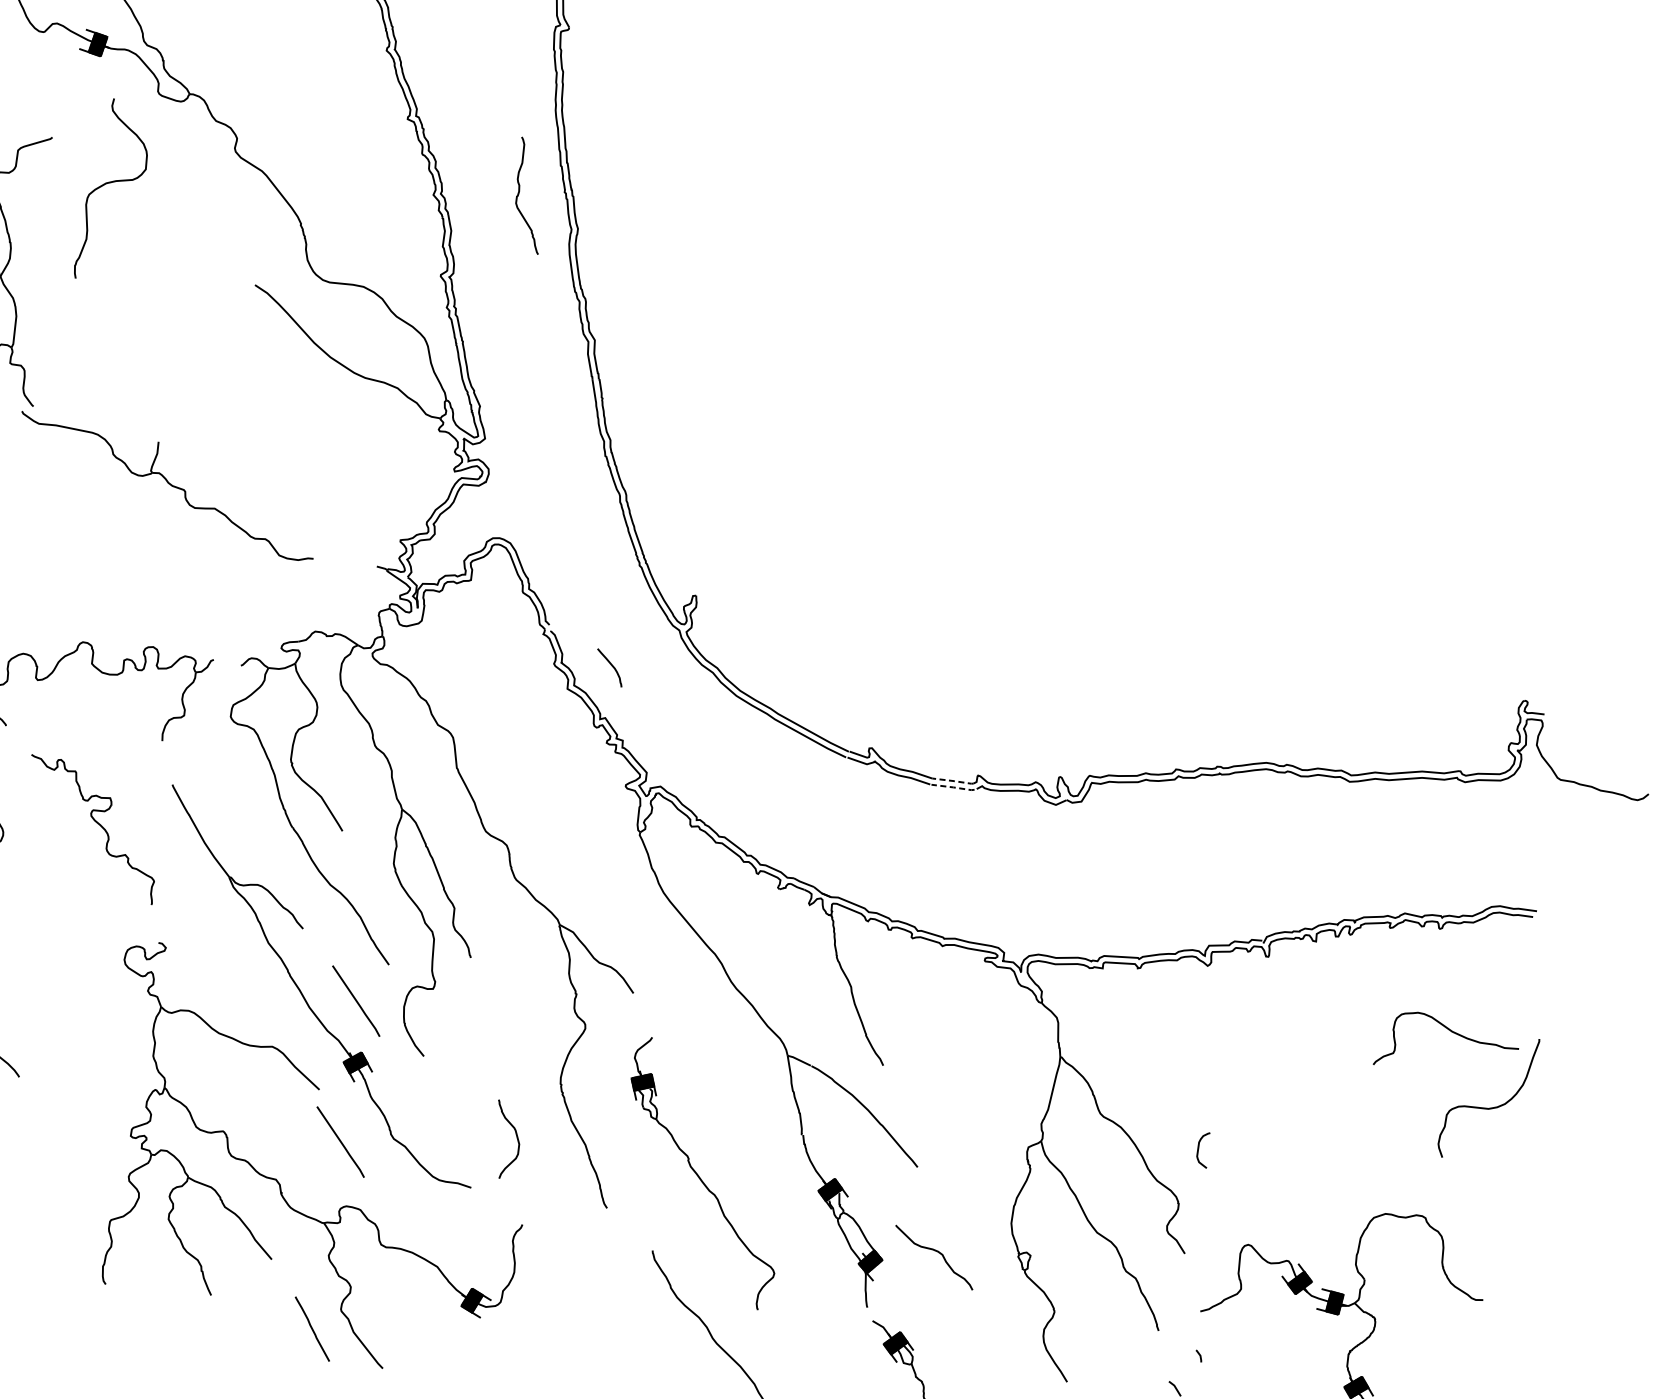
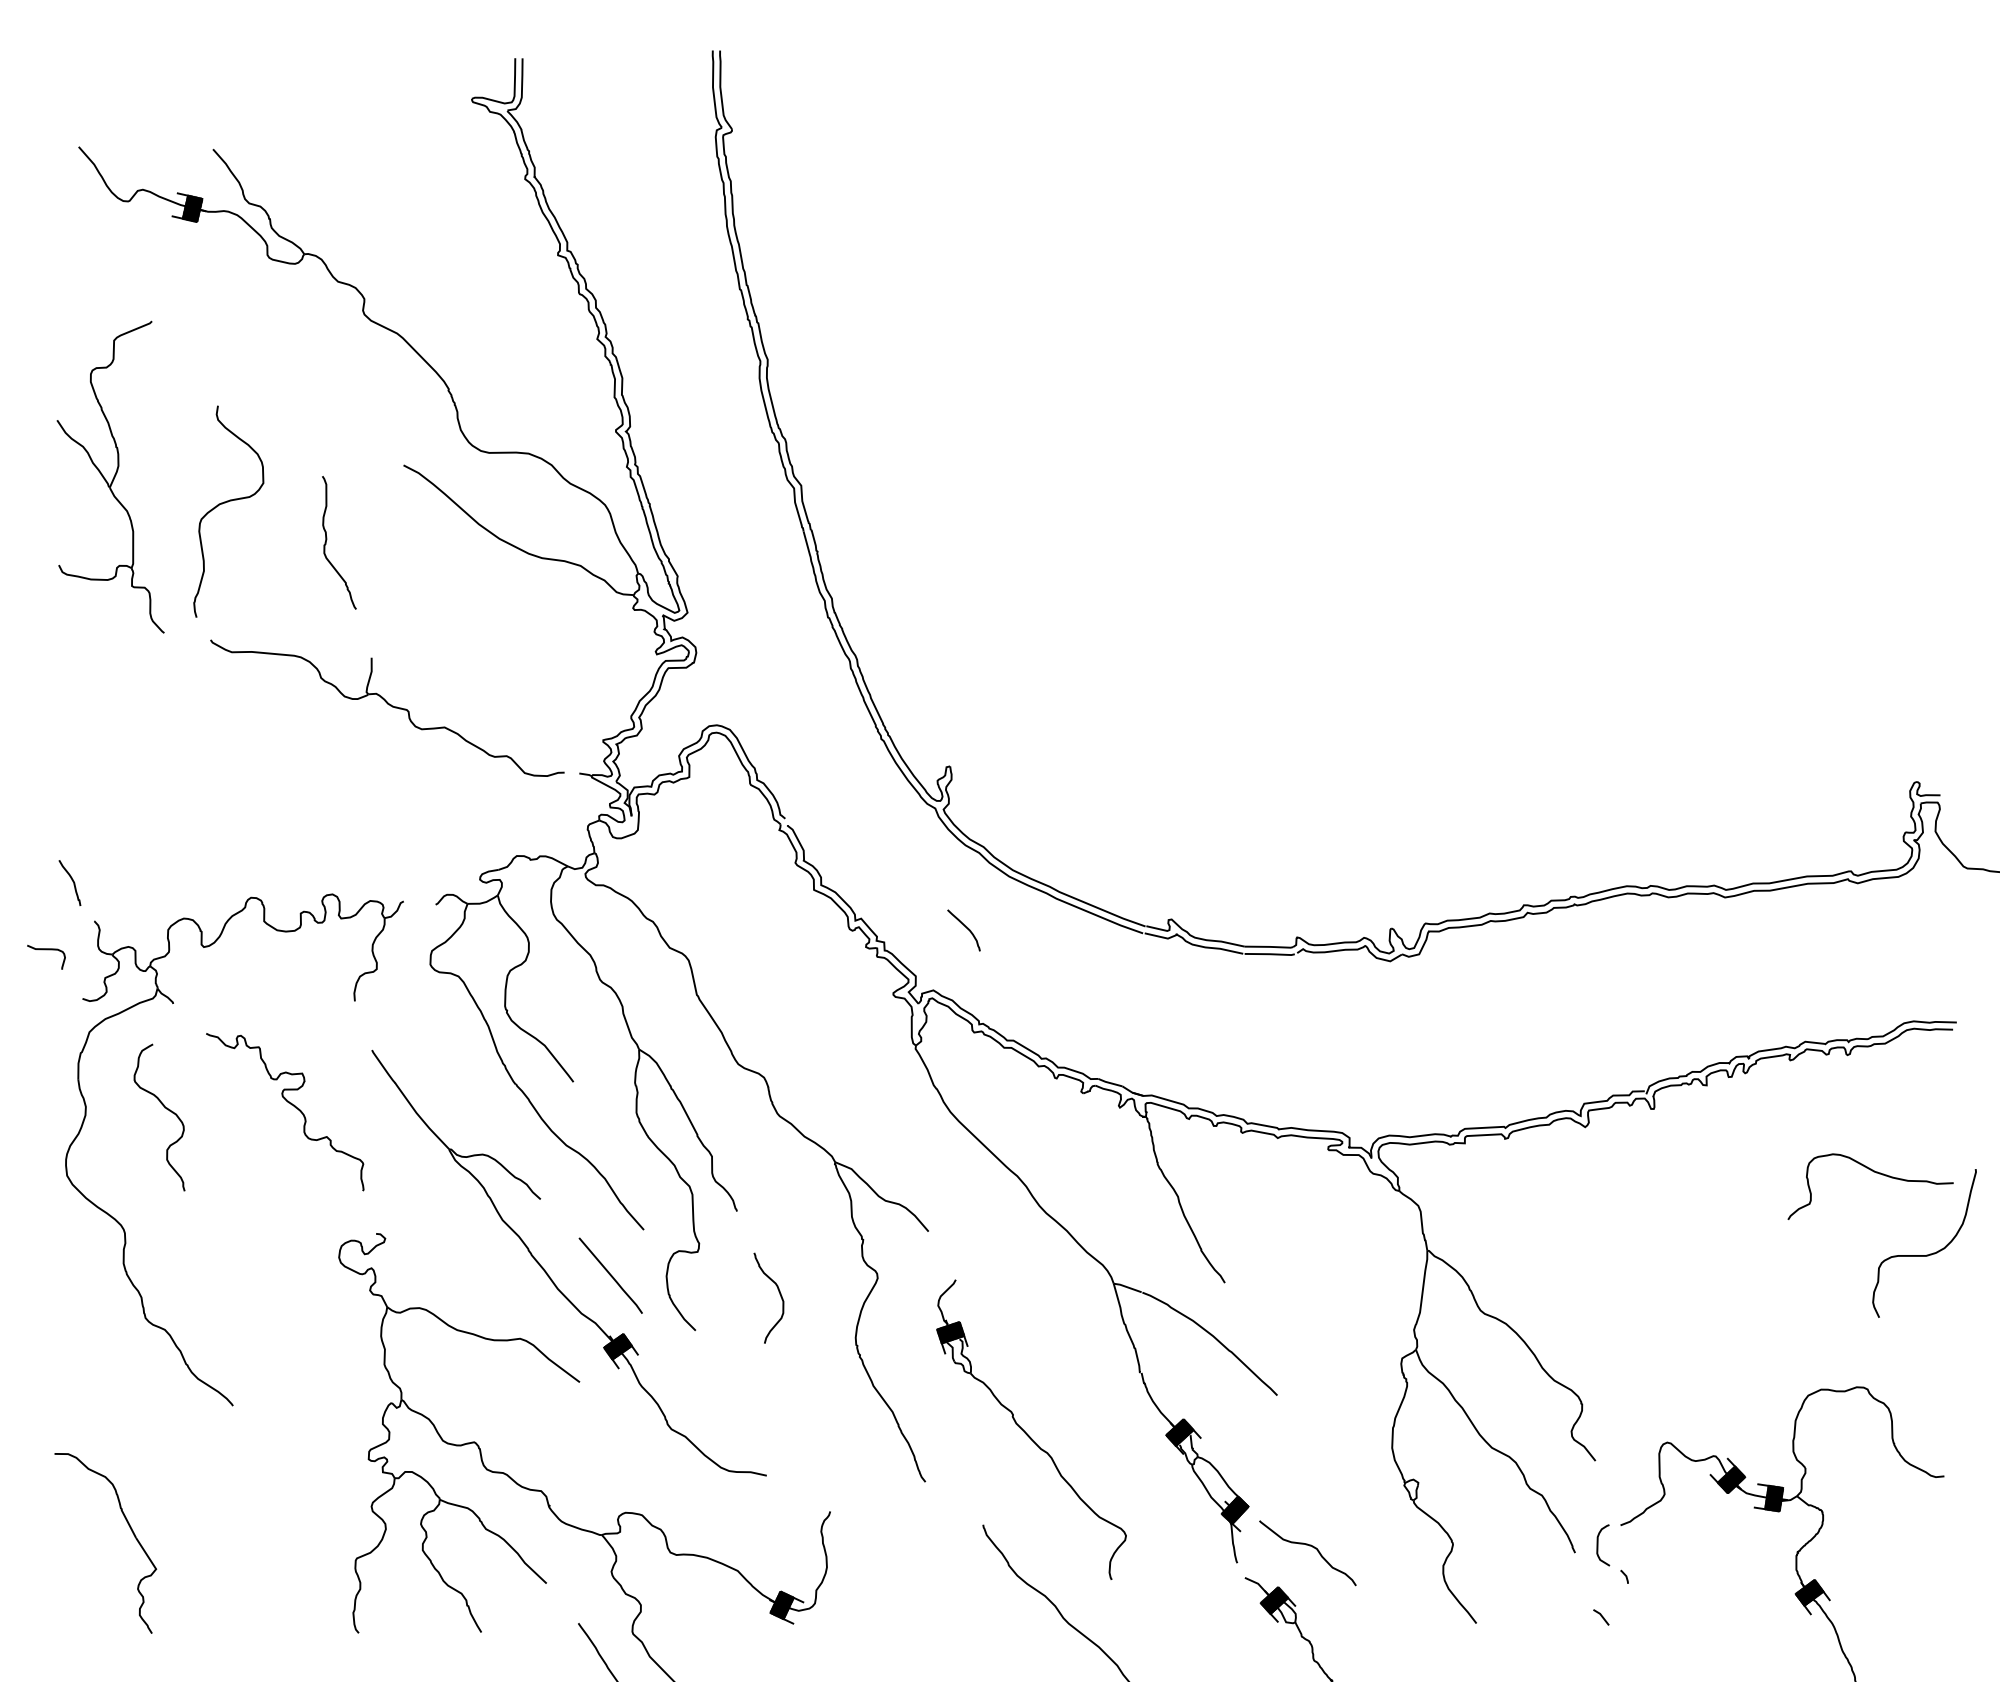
curve: (111, 183) -> (225, 503), moved
curve: (520, 191) -> (327, 539), moved
part: (167, 486) -> (387, 707), moved
curve: (611, 665) -> (965, 927), moved
line: (954, 780) -> (1270, 946), dashed -> solid
line: (953, 787) -> (1270, 954), dashed -> solid
curve: (516, 1137) -> (779, 1294), moved
line: (340, 1141) -> (610, 1439), removed
curve: (1198, 1149) -> (1598, 1545), moved
curve: (936, 1252) -> (1309, 1546), moved

